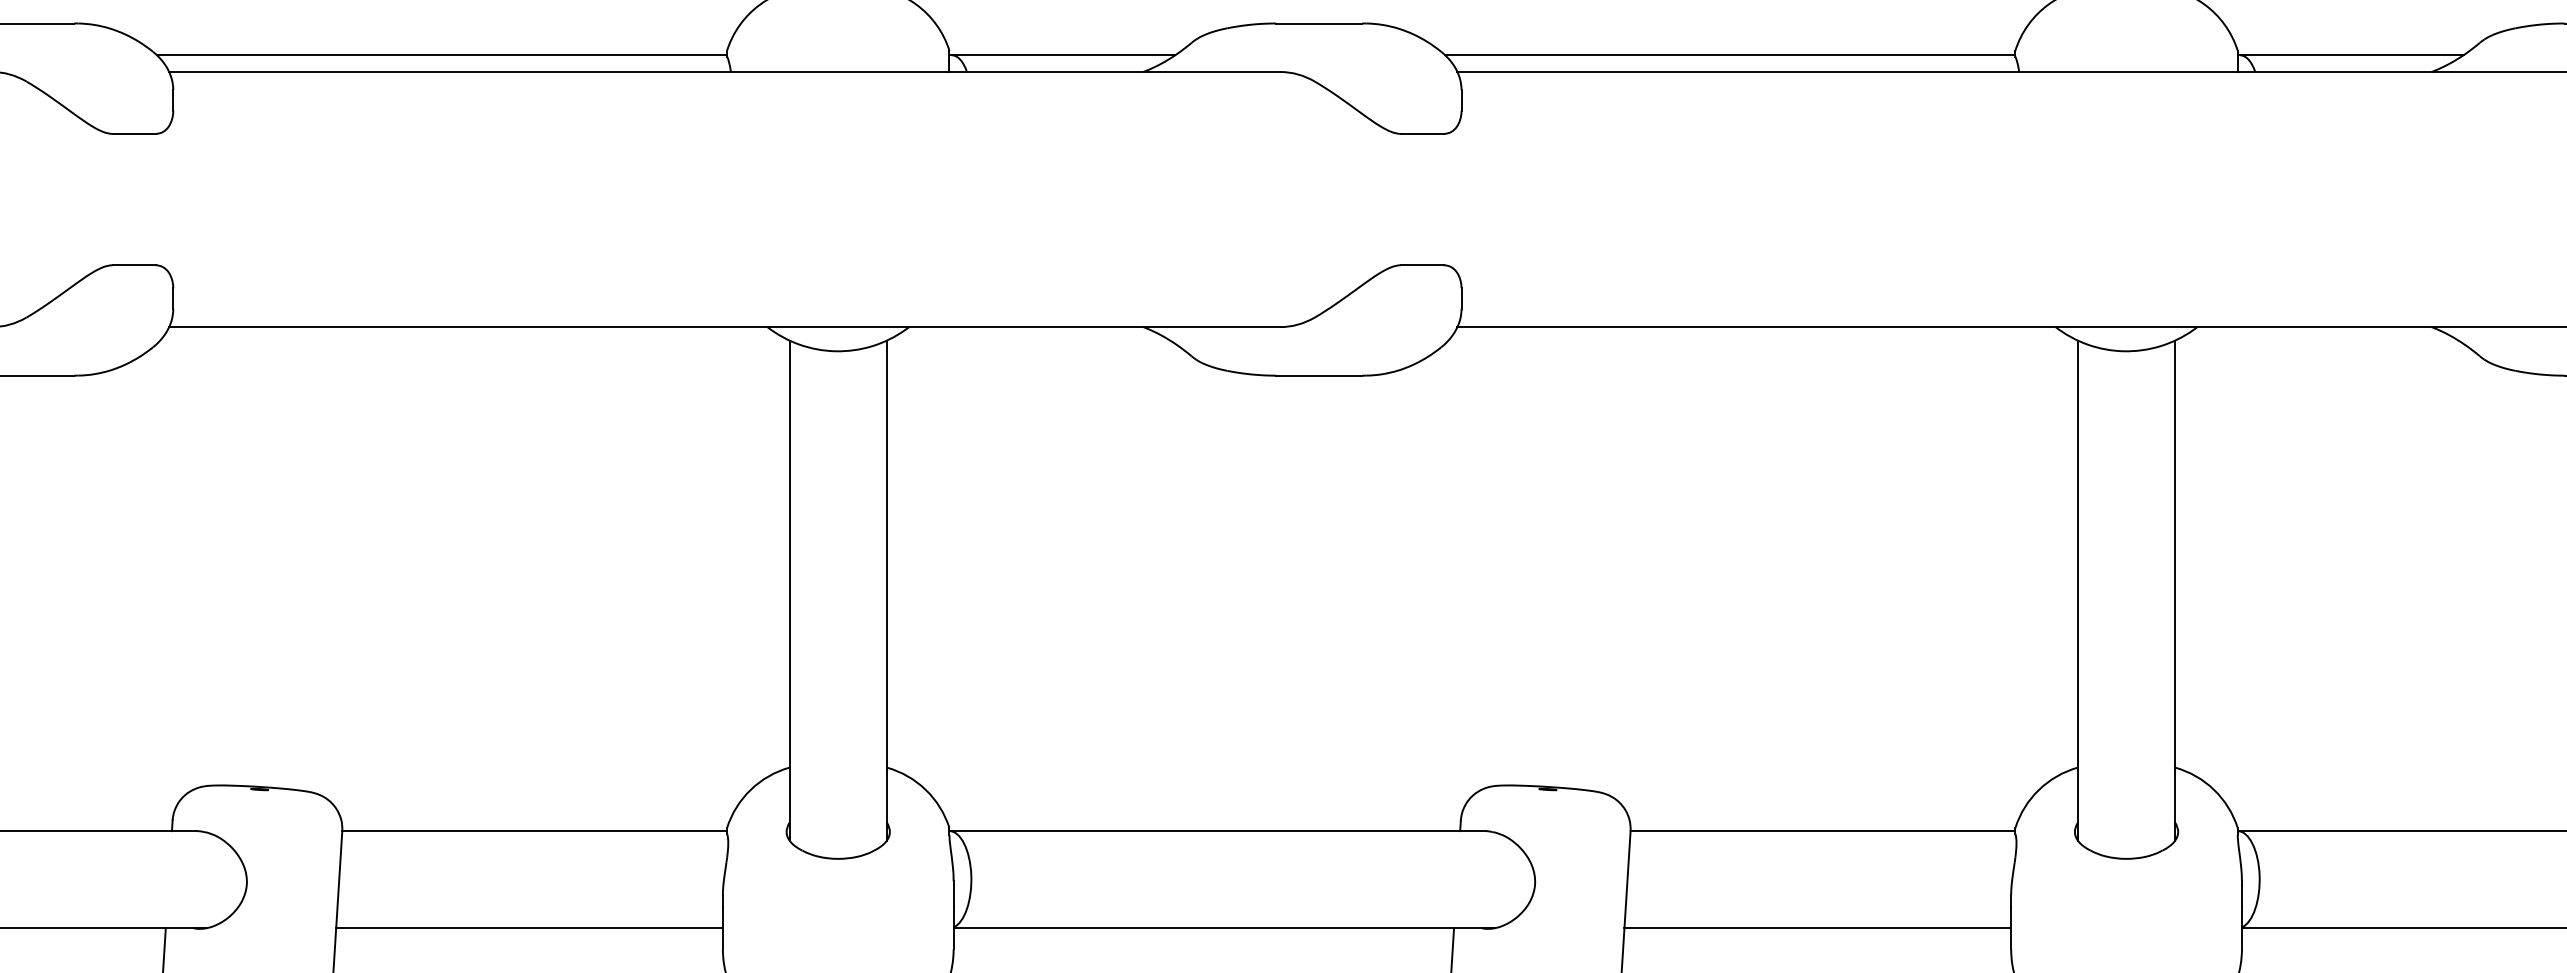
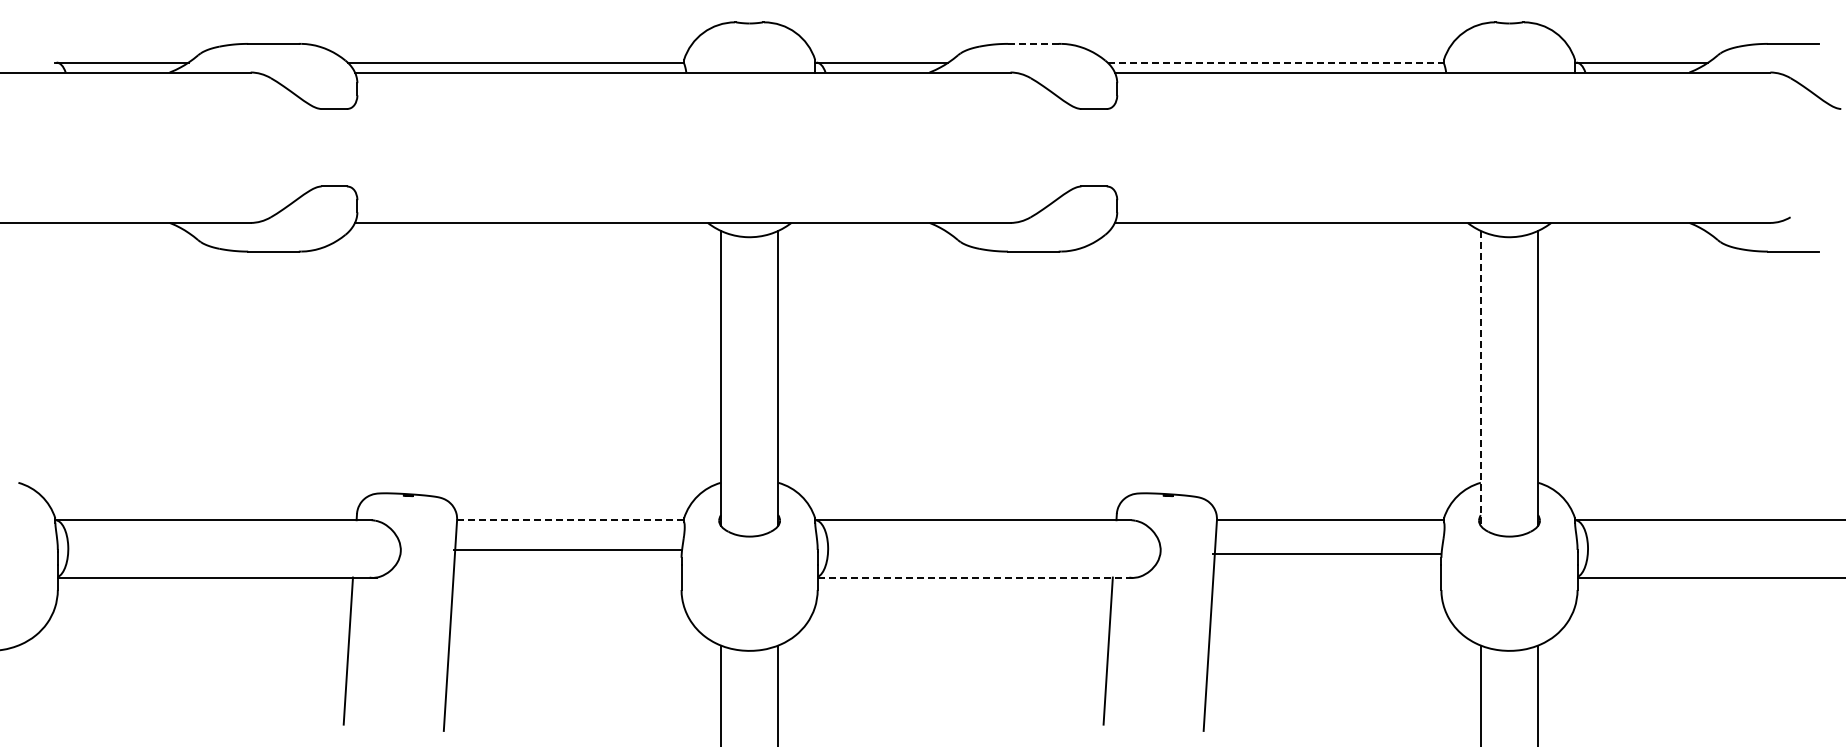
line: (1317, 22) -> (1032, 43), solid -> dashed
line: (1731, 55) -> (1276, 62), solid -> dashed
line: (2077, 590) -> (1480, 378), solid -> dashed
line: (536, 831) -> (571, 520), solid -> dashed
line: (529, 928) -> (567, 549), moved
line: (1224, 928) -> (977, 577), solid -> dashed
line: (1817, 928) -> (1327, 553), moved

